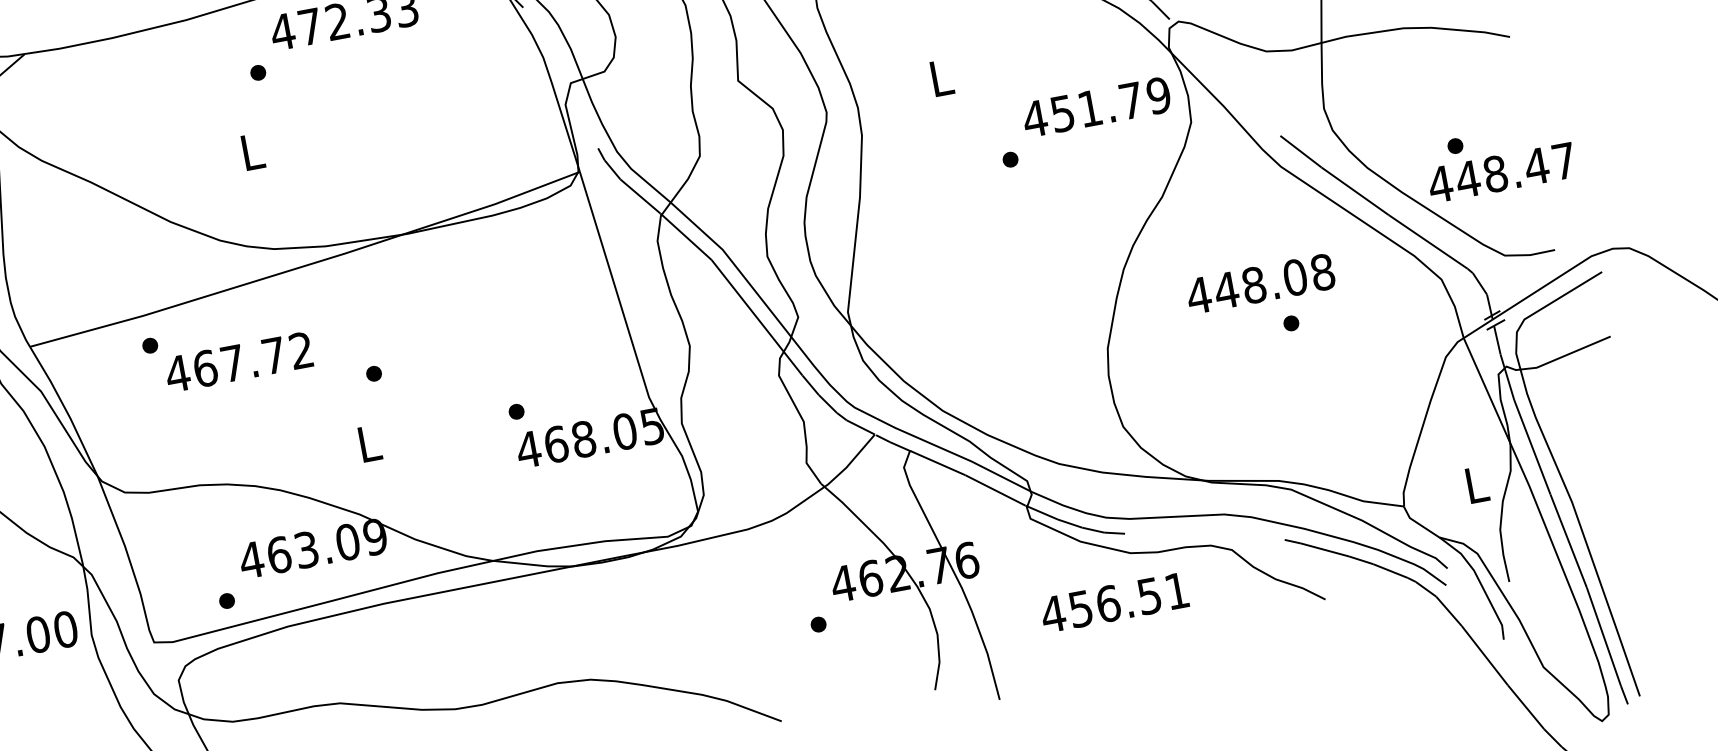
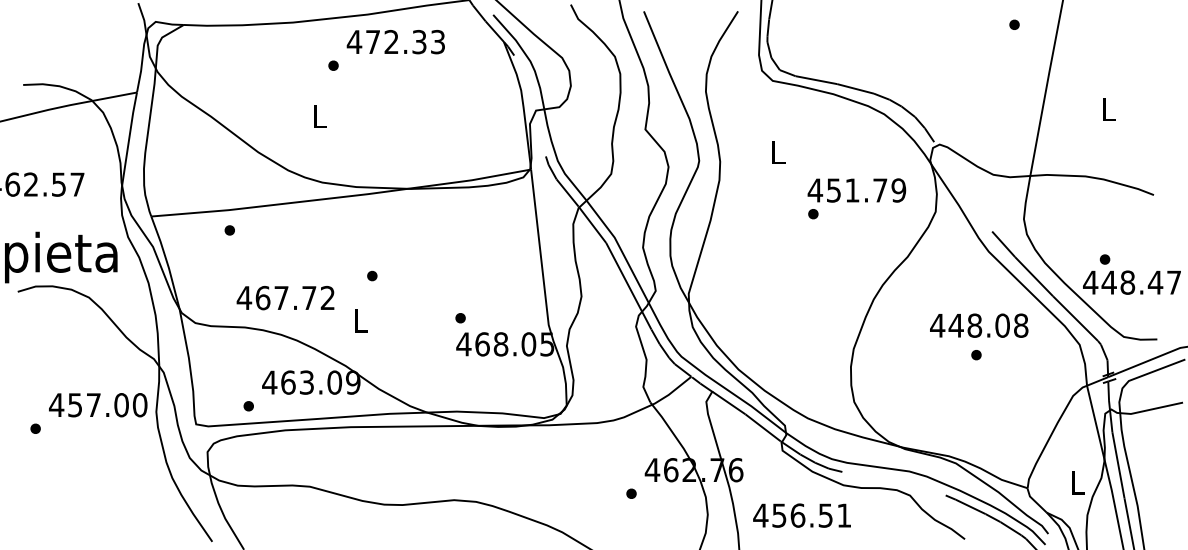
text: (1096, 107) -> (856, 190), moved
text: (1260, 283) -> (979, 325), moved
text: (238, 362) -> (285, 298), moved
text: (1113, 602) -> (801, 515), moved

